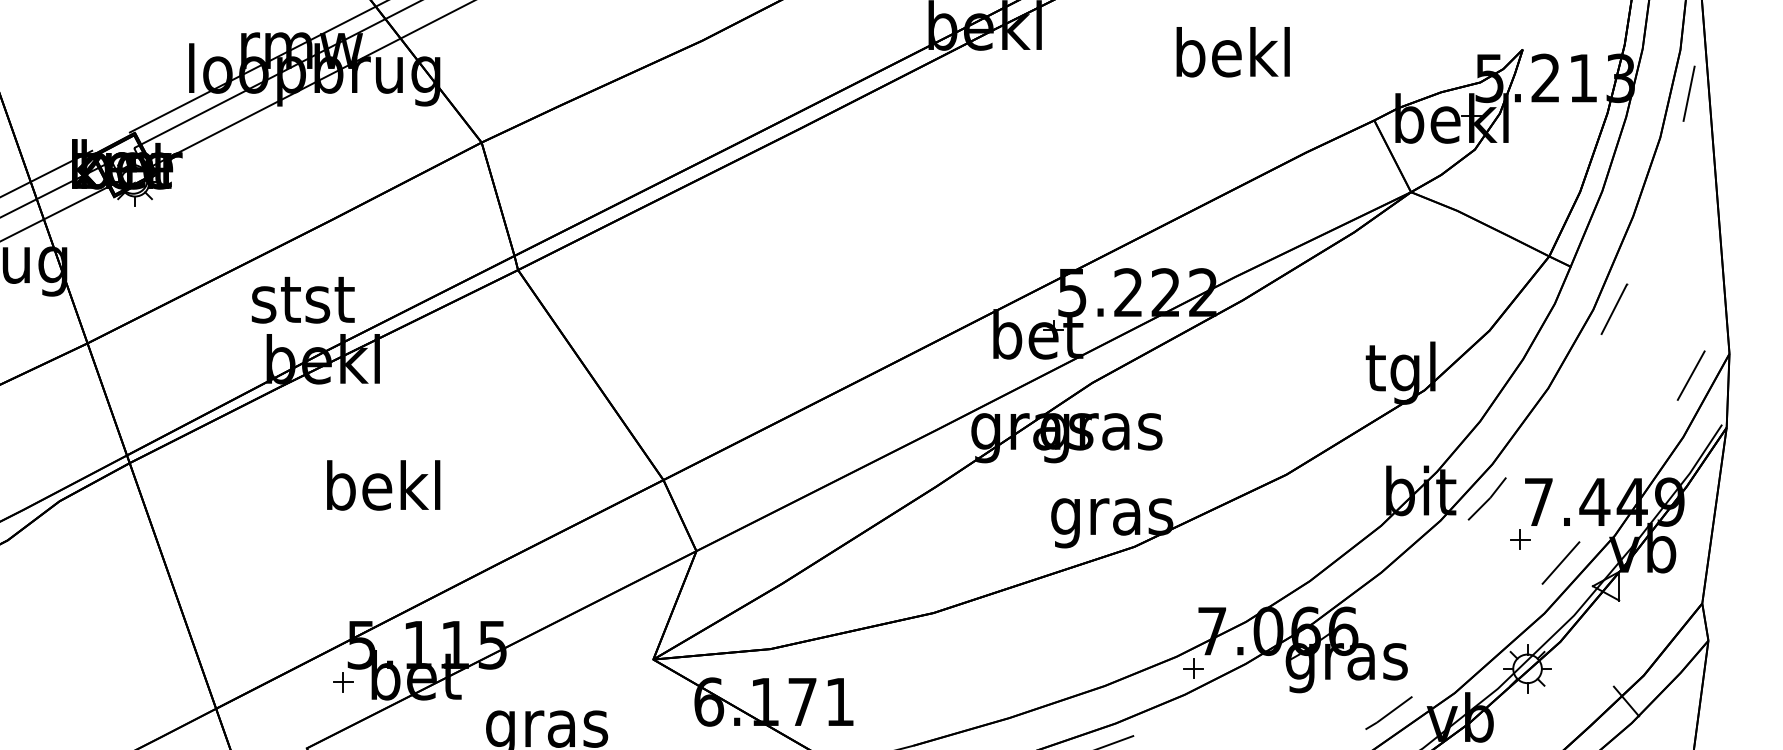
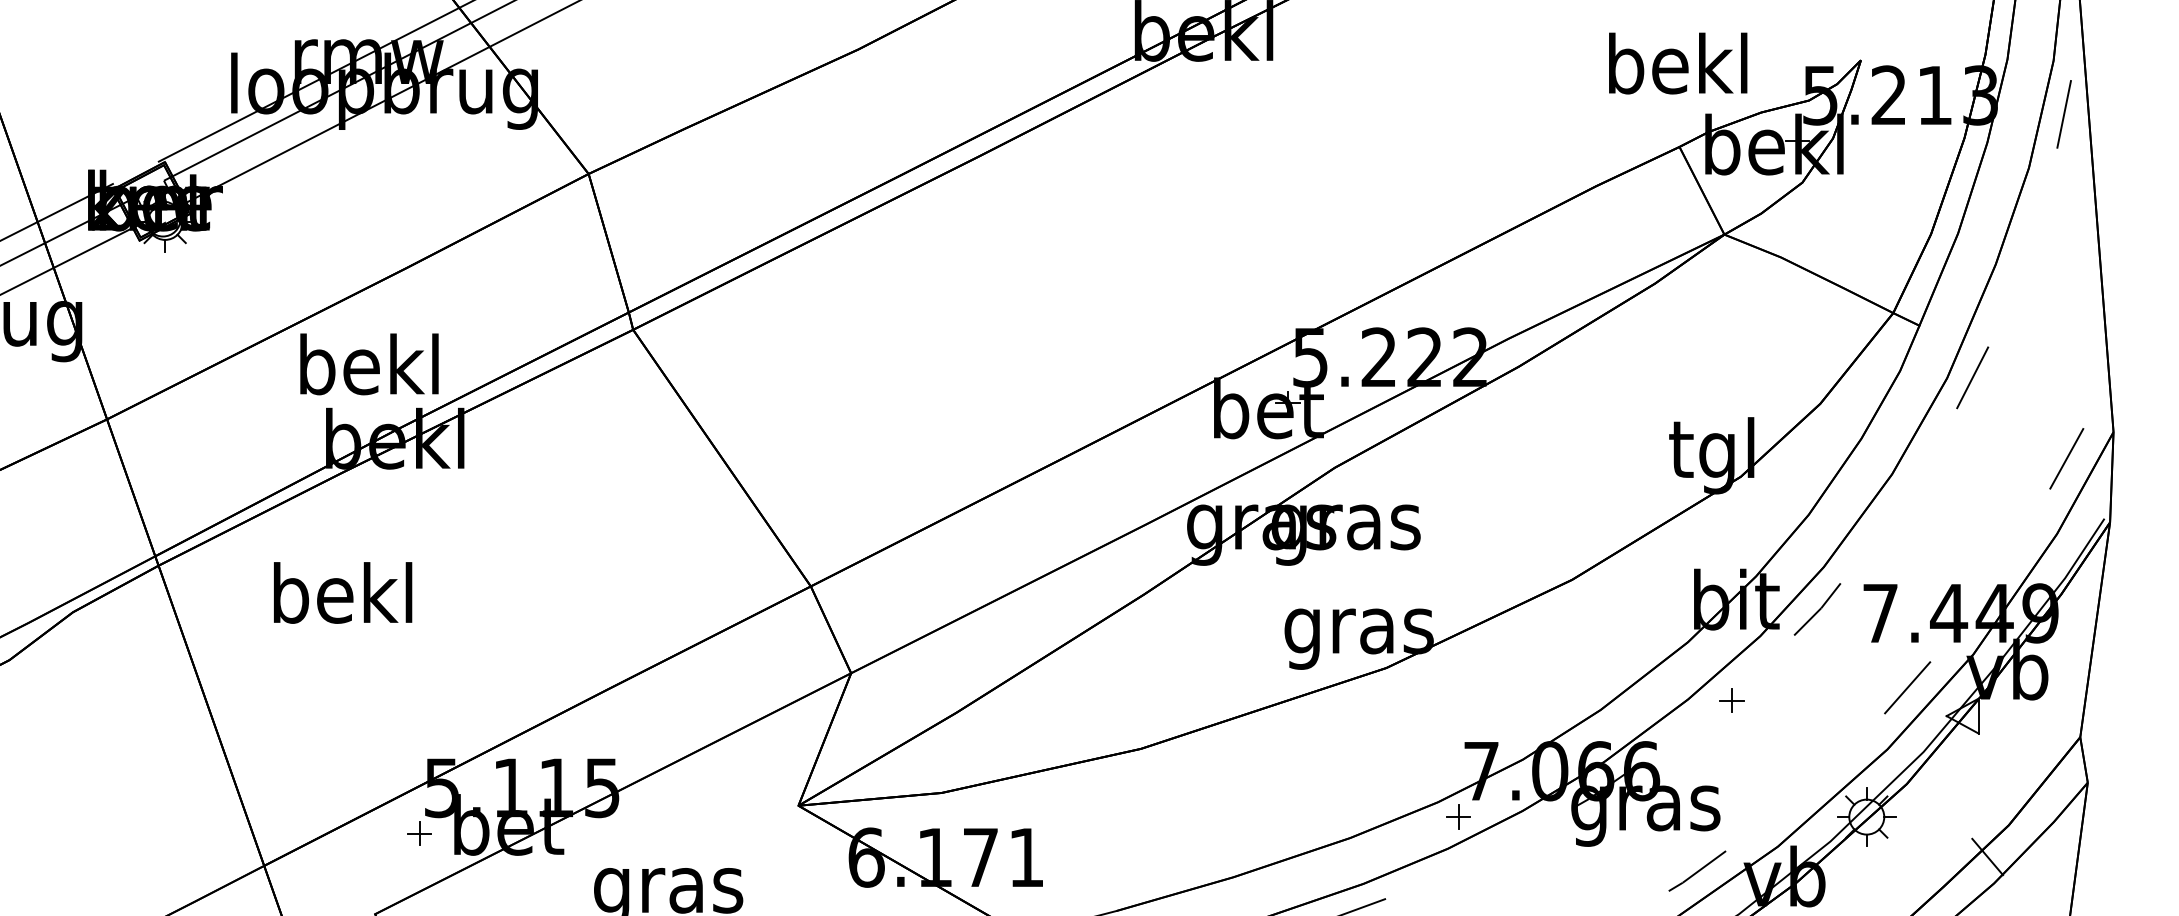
text: (1232, 52) -> (1677, 63), moved
text: (301, 298) -> (368, 364), stst -> bekl
text: (383, 485) -> (342, 593), moved
part: (1520, 539) -> (1732, 700), moved

